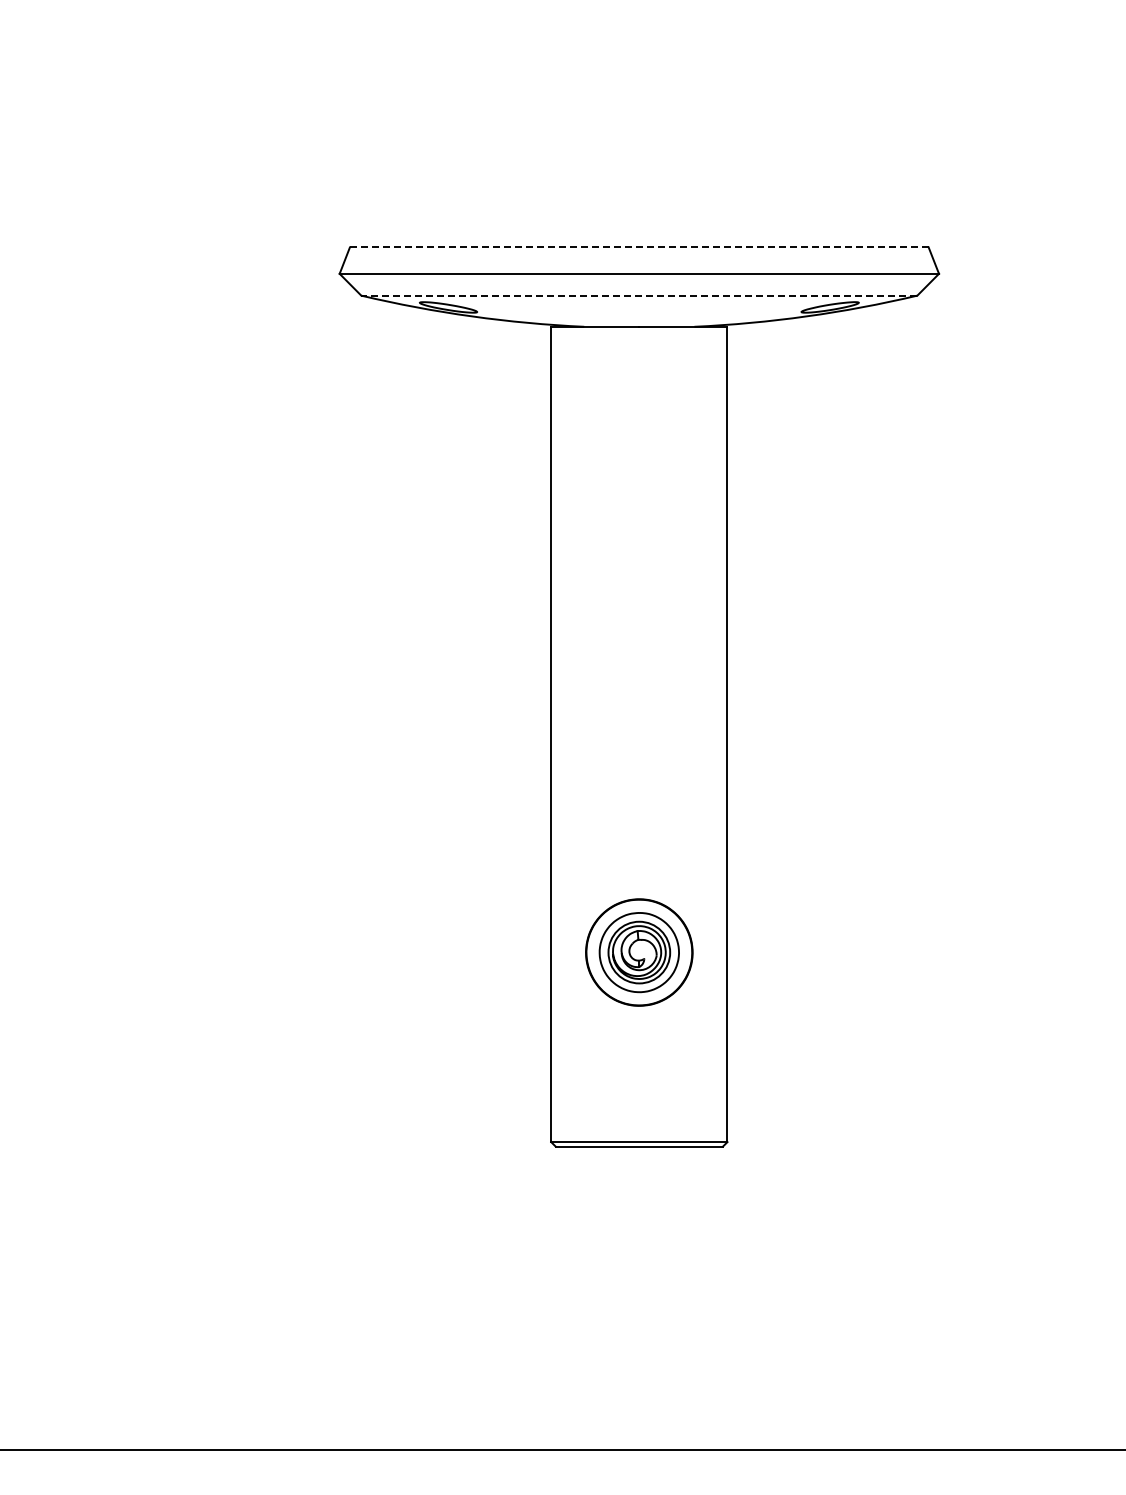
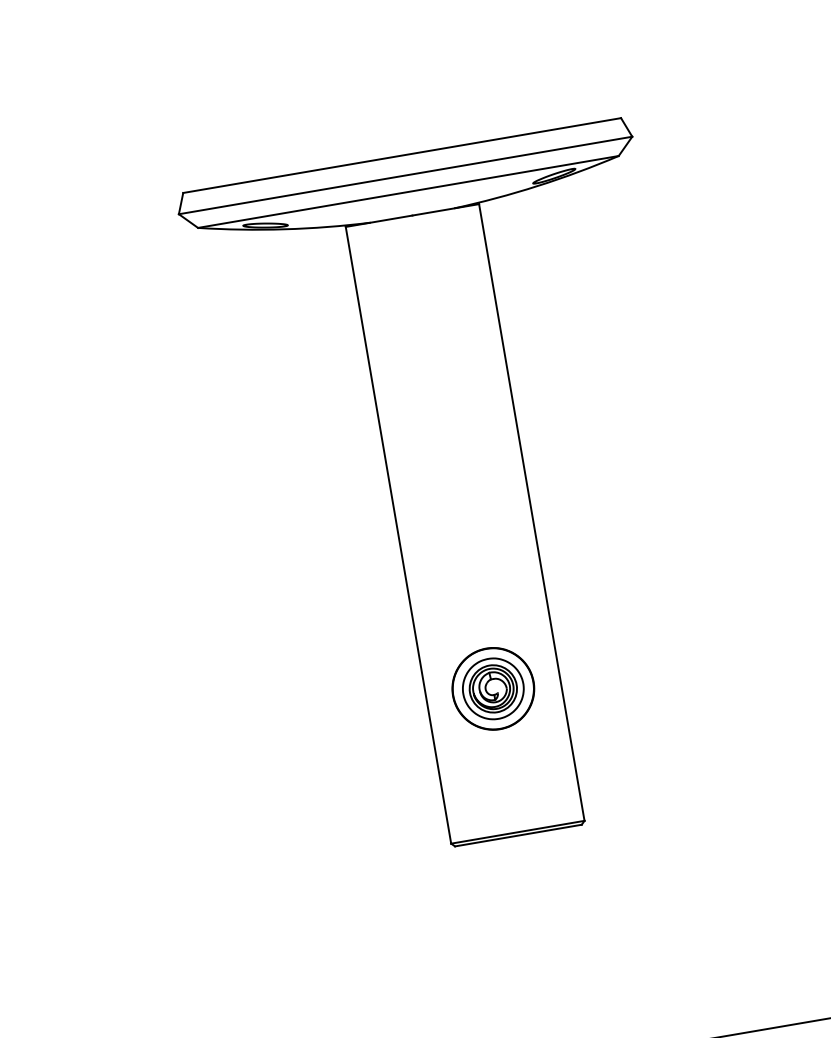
line: (638, 247) -> (401, 155), dashed -> solid
line: (638, 295) -> (407, 191), dashed -> solid

